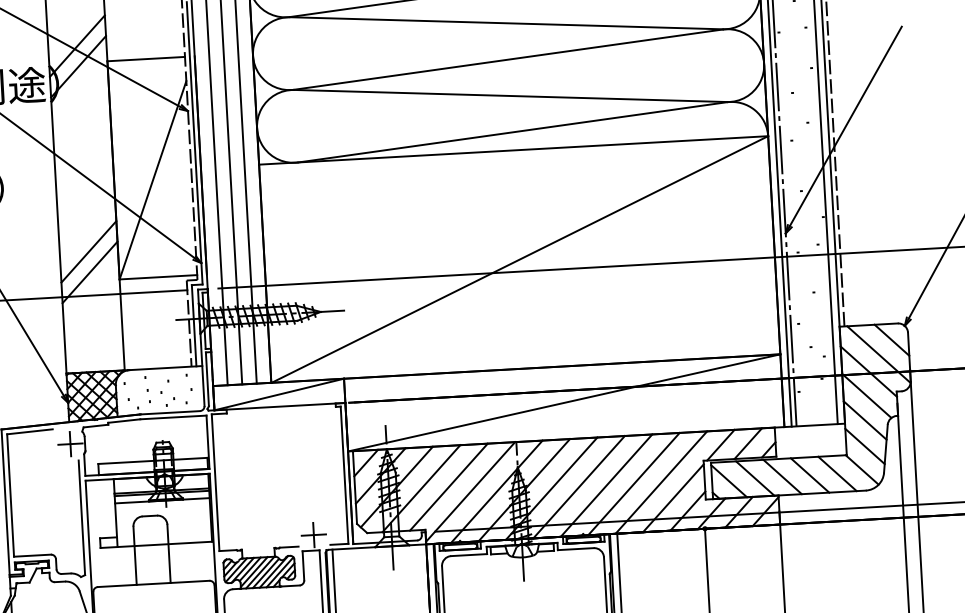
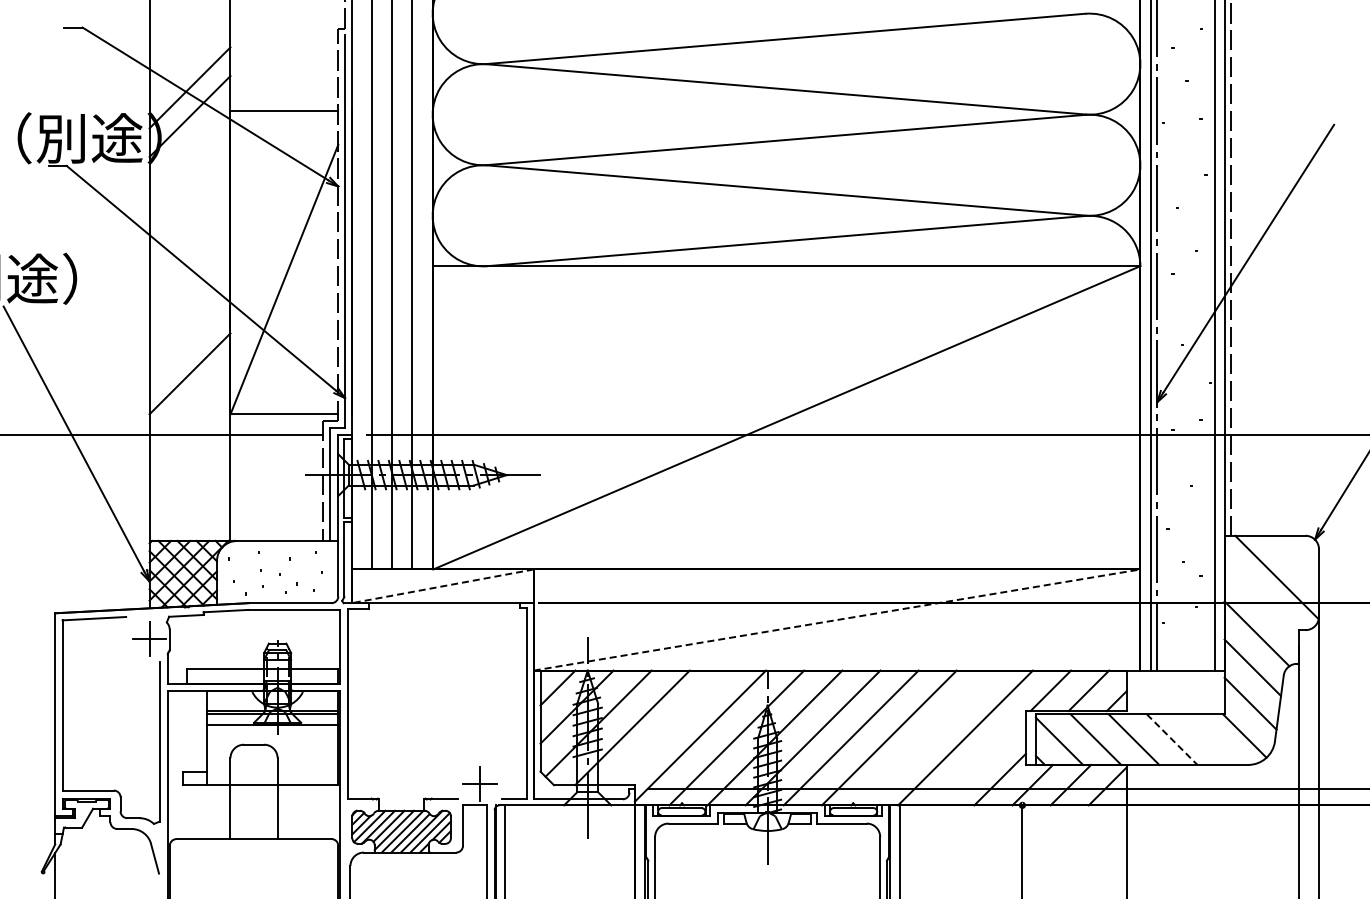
line: (89, 272) -> (189, 402), removed
line: (892, 340) -> (1296, 558), removed
line: (868, 371) -> (1261, 600), removed
line: (279, 394) -> (442, 586), solid -> dashed
line: (564, 402) -> (837, 619), solid -> dashed
line: (837, 473) -> (1210, 739), removed
line: (810, 475) -> (1172, 739), solid -> dashed
line: (633, 483) -> (927, 737), removed
line: (448, 486) -> (670, 727), removed
line: (673, 498) -> (980, 760), removed

